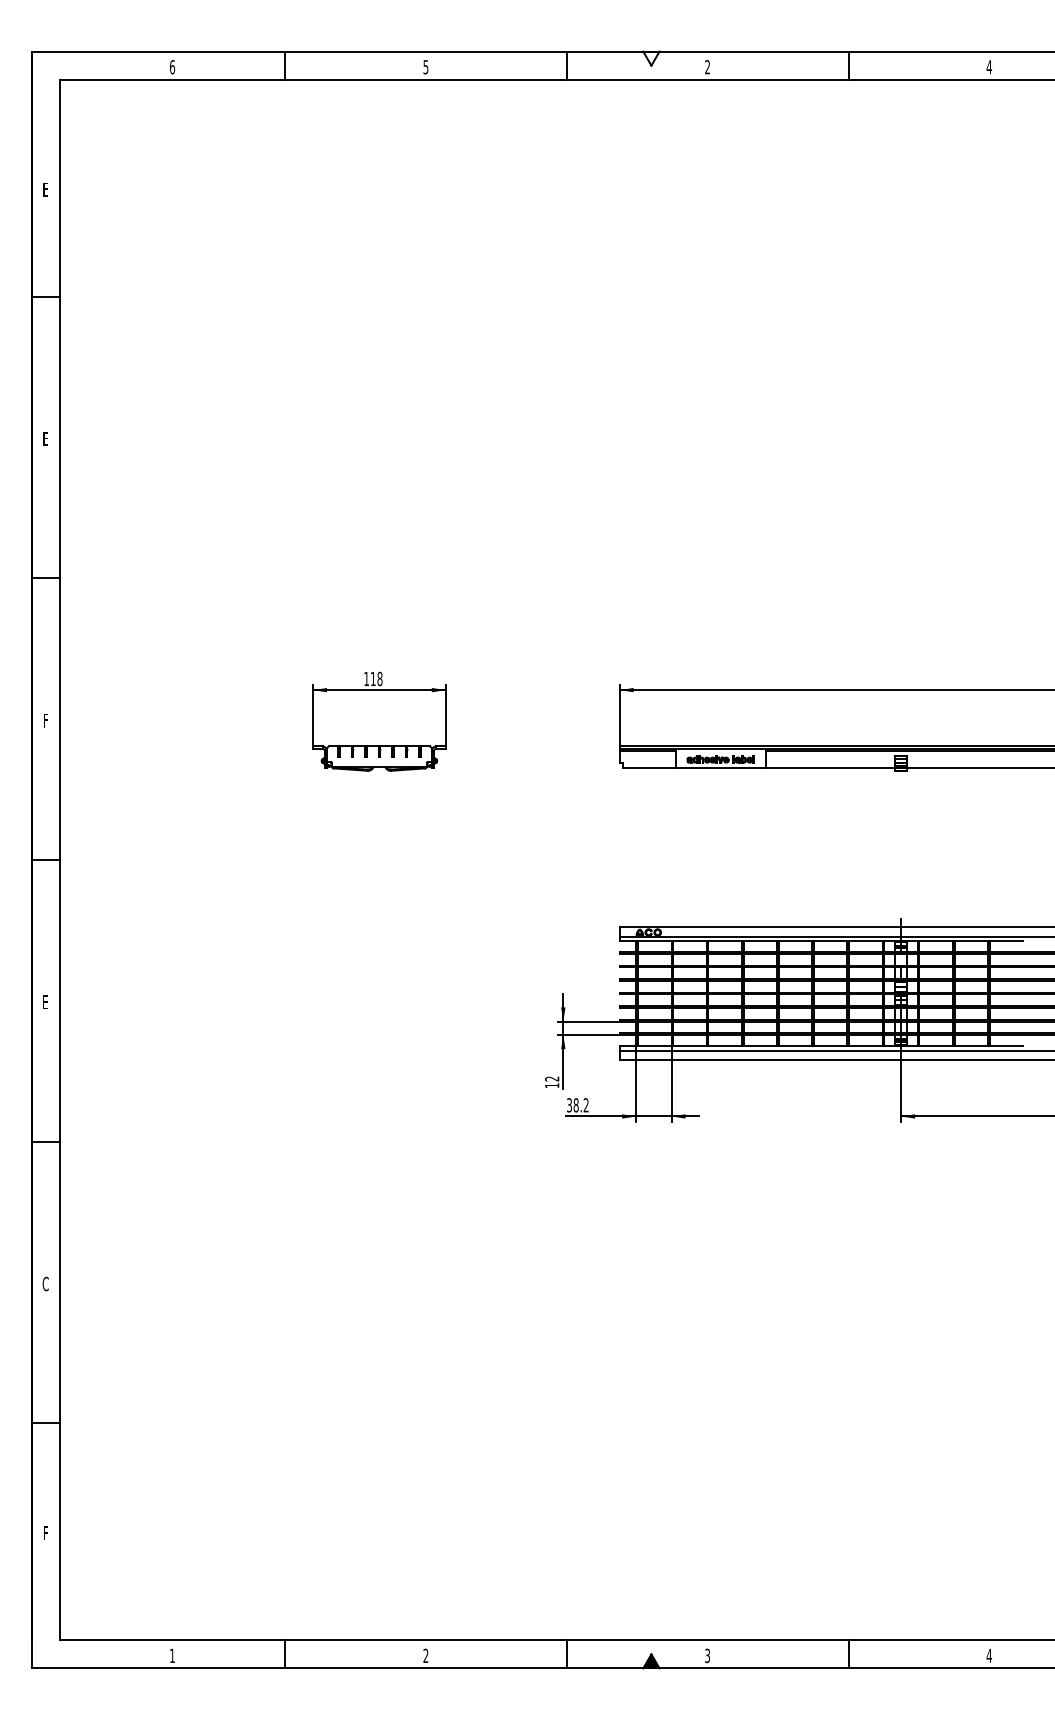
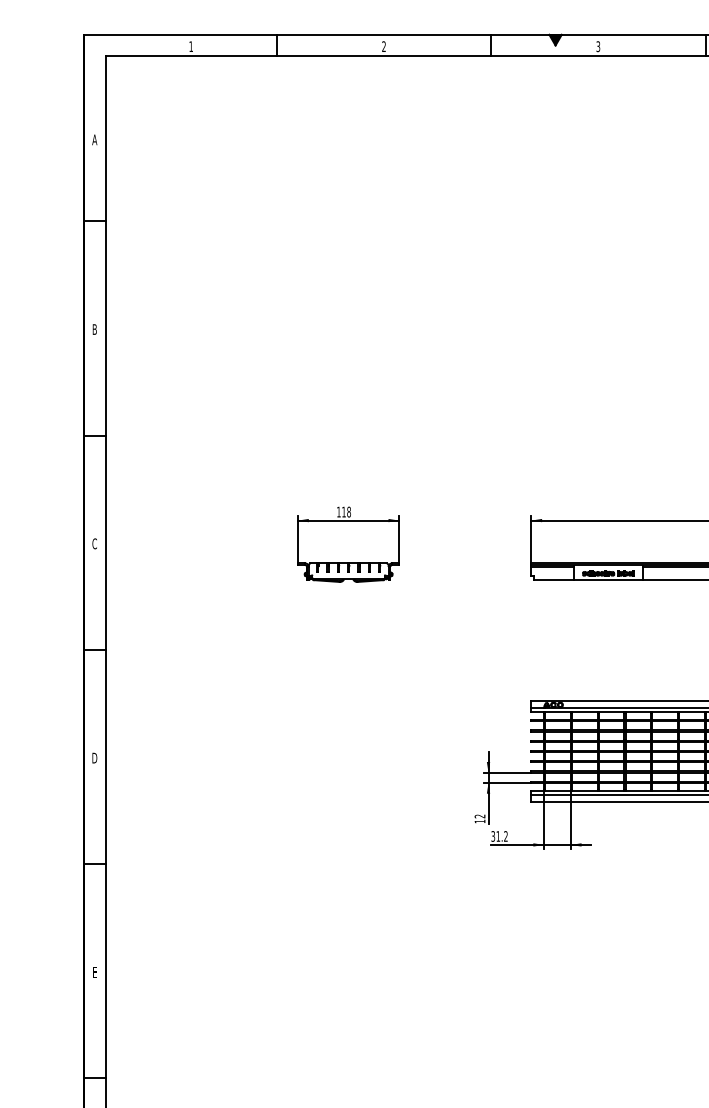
fill: (651, 58) -> (555, 40), added
text: (172, 67) -> (191, 46), 6 -> 1
text: (425, 67) -> (383, 46), 5 -> 2
text: (707, 67) -> (598, 46), 2 -> 3
text: (45, 189) -> (94, 139), E -> A
text: (45, 438) -> (94, 329), E -> B
text: (45, 720) -> (94, 543), F -> C
text: (45, 1002) -> (94, 758), E -> D
text: (575, 1105) -> (497, 836), 38.2 -> 31.2
text: (45, 1283) -> (94, 972), C -> E

